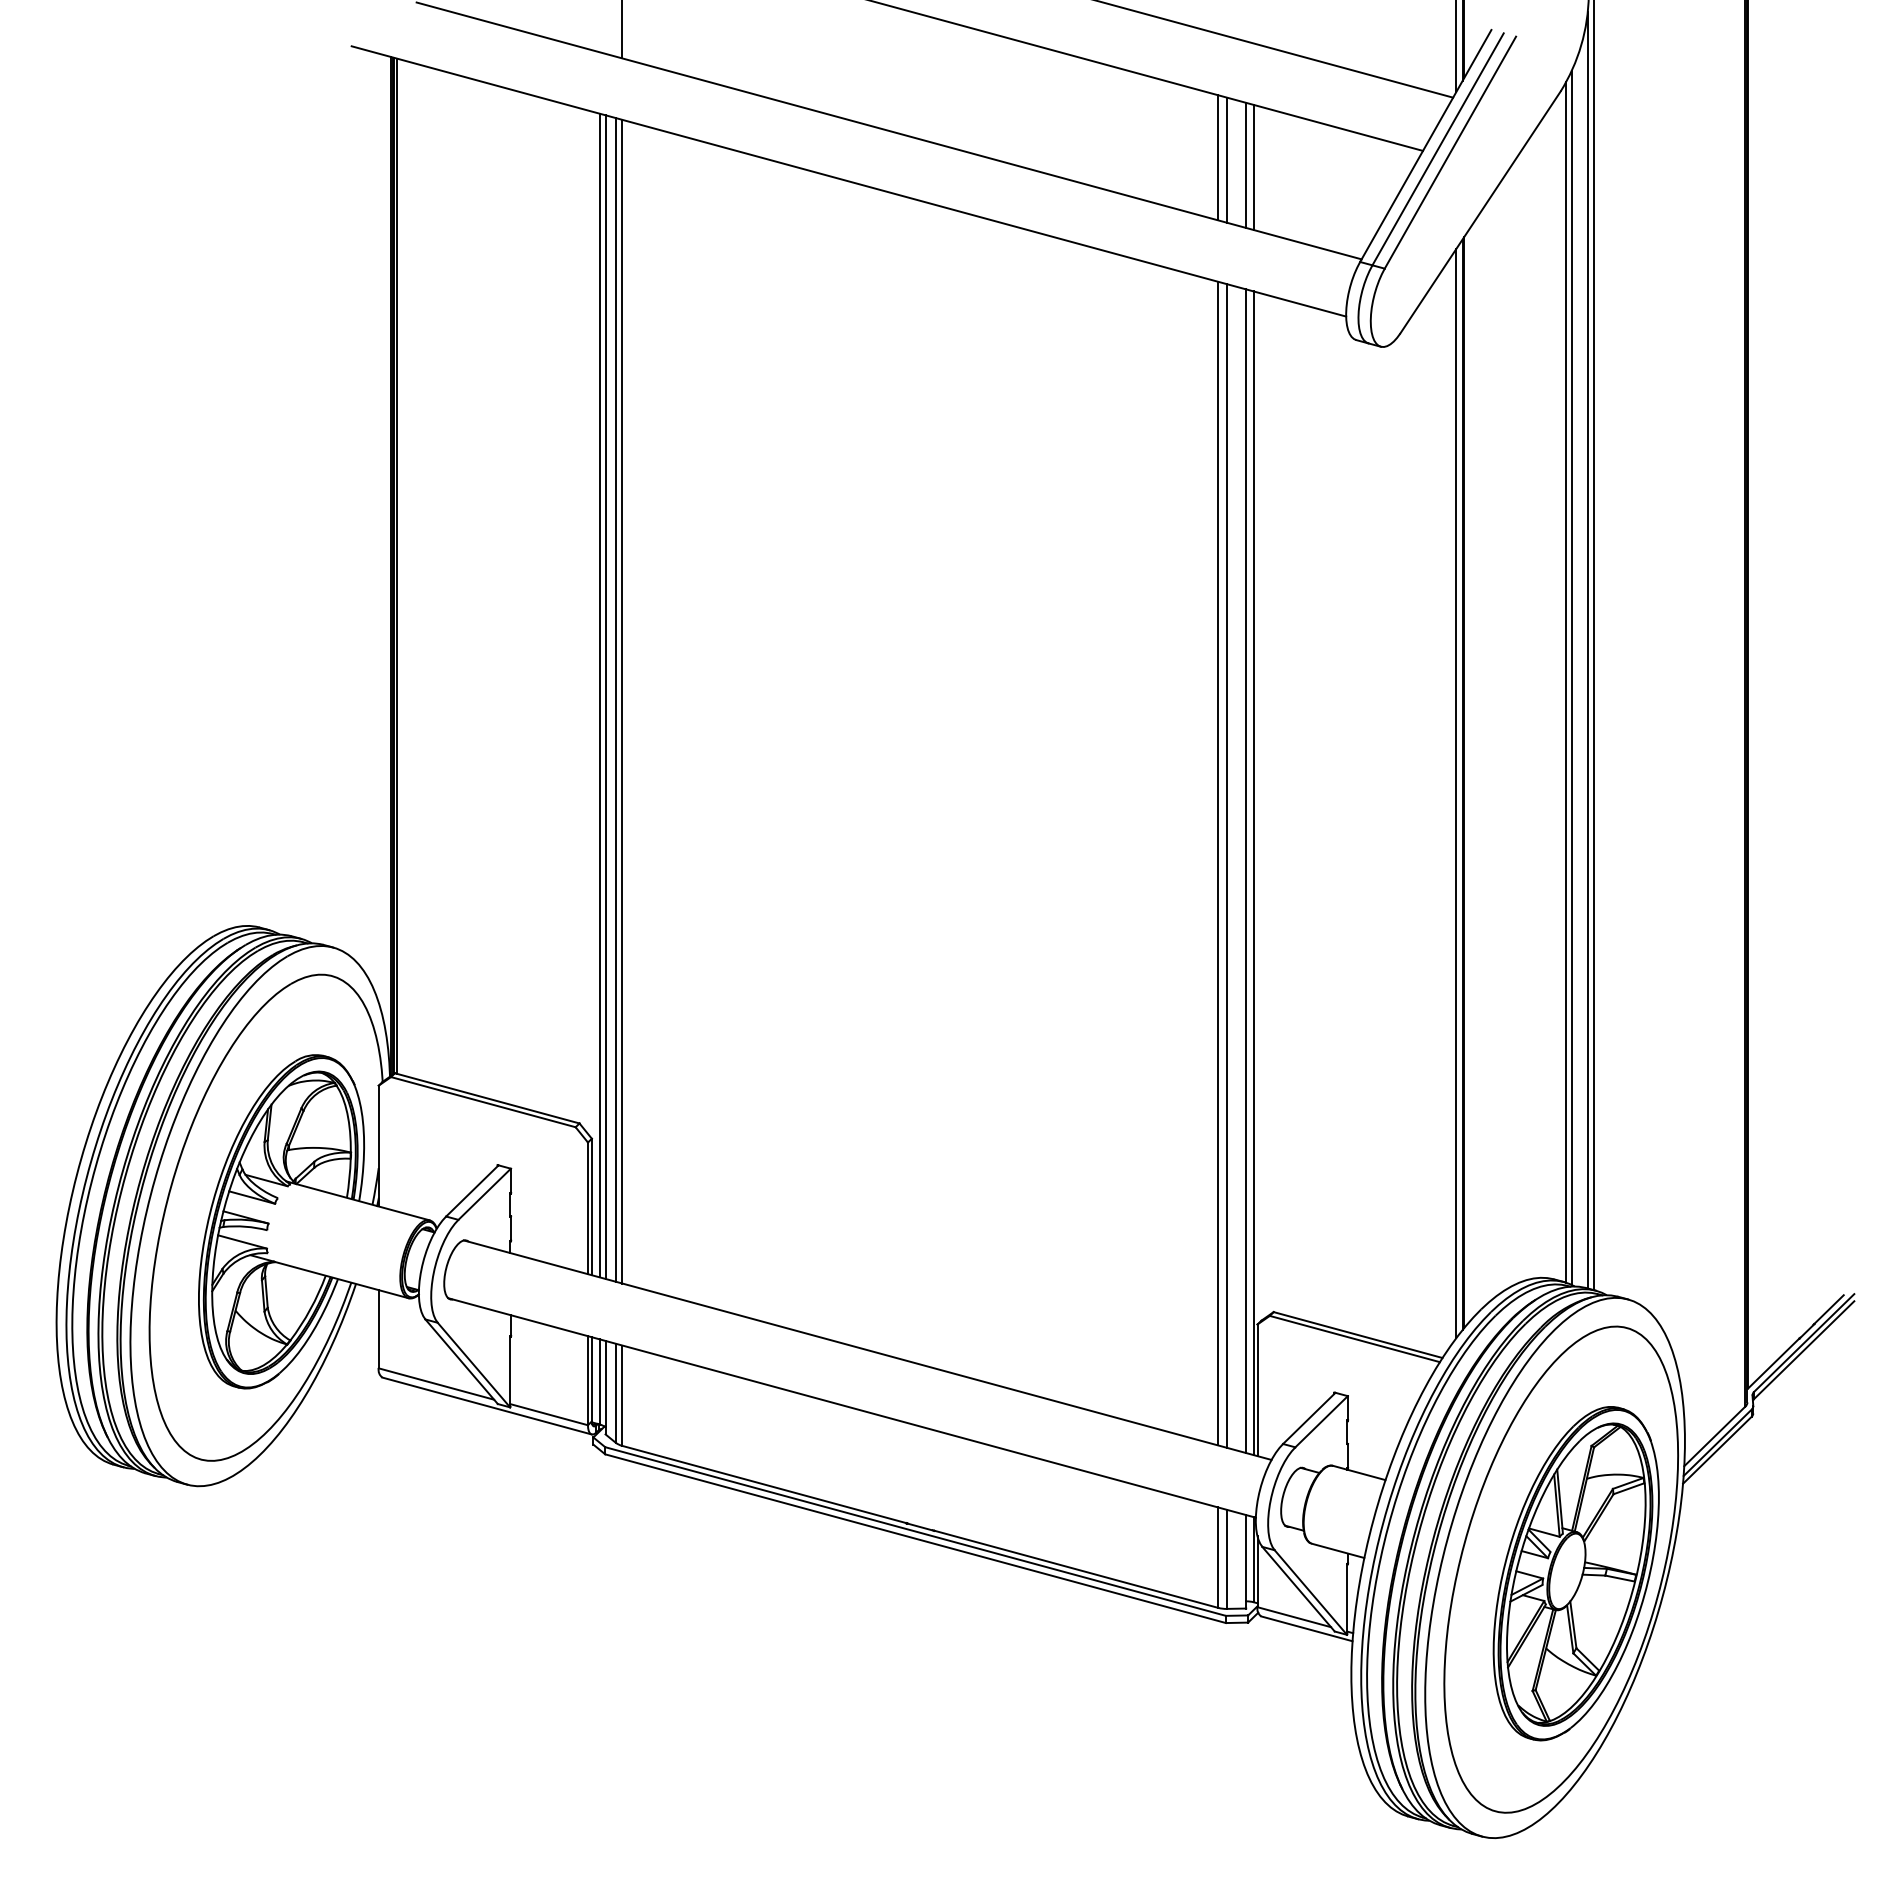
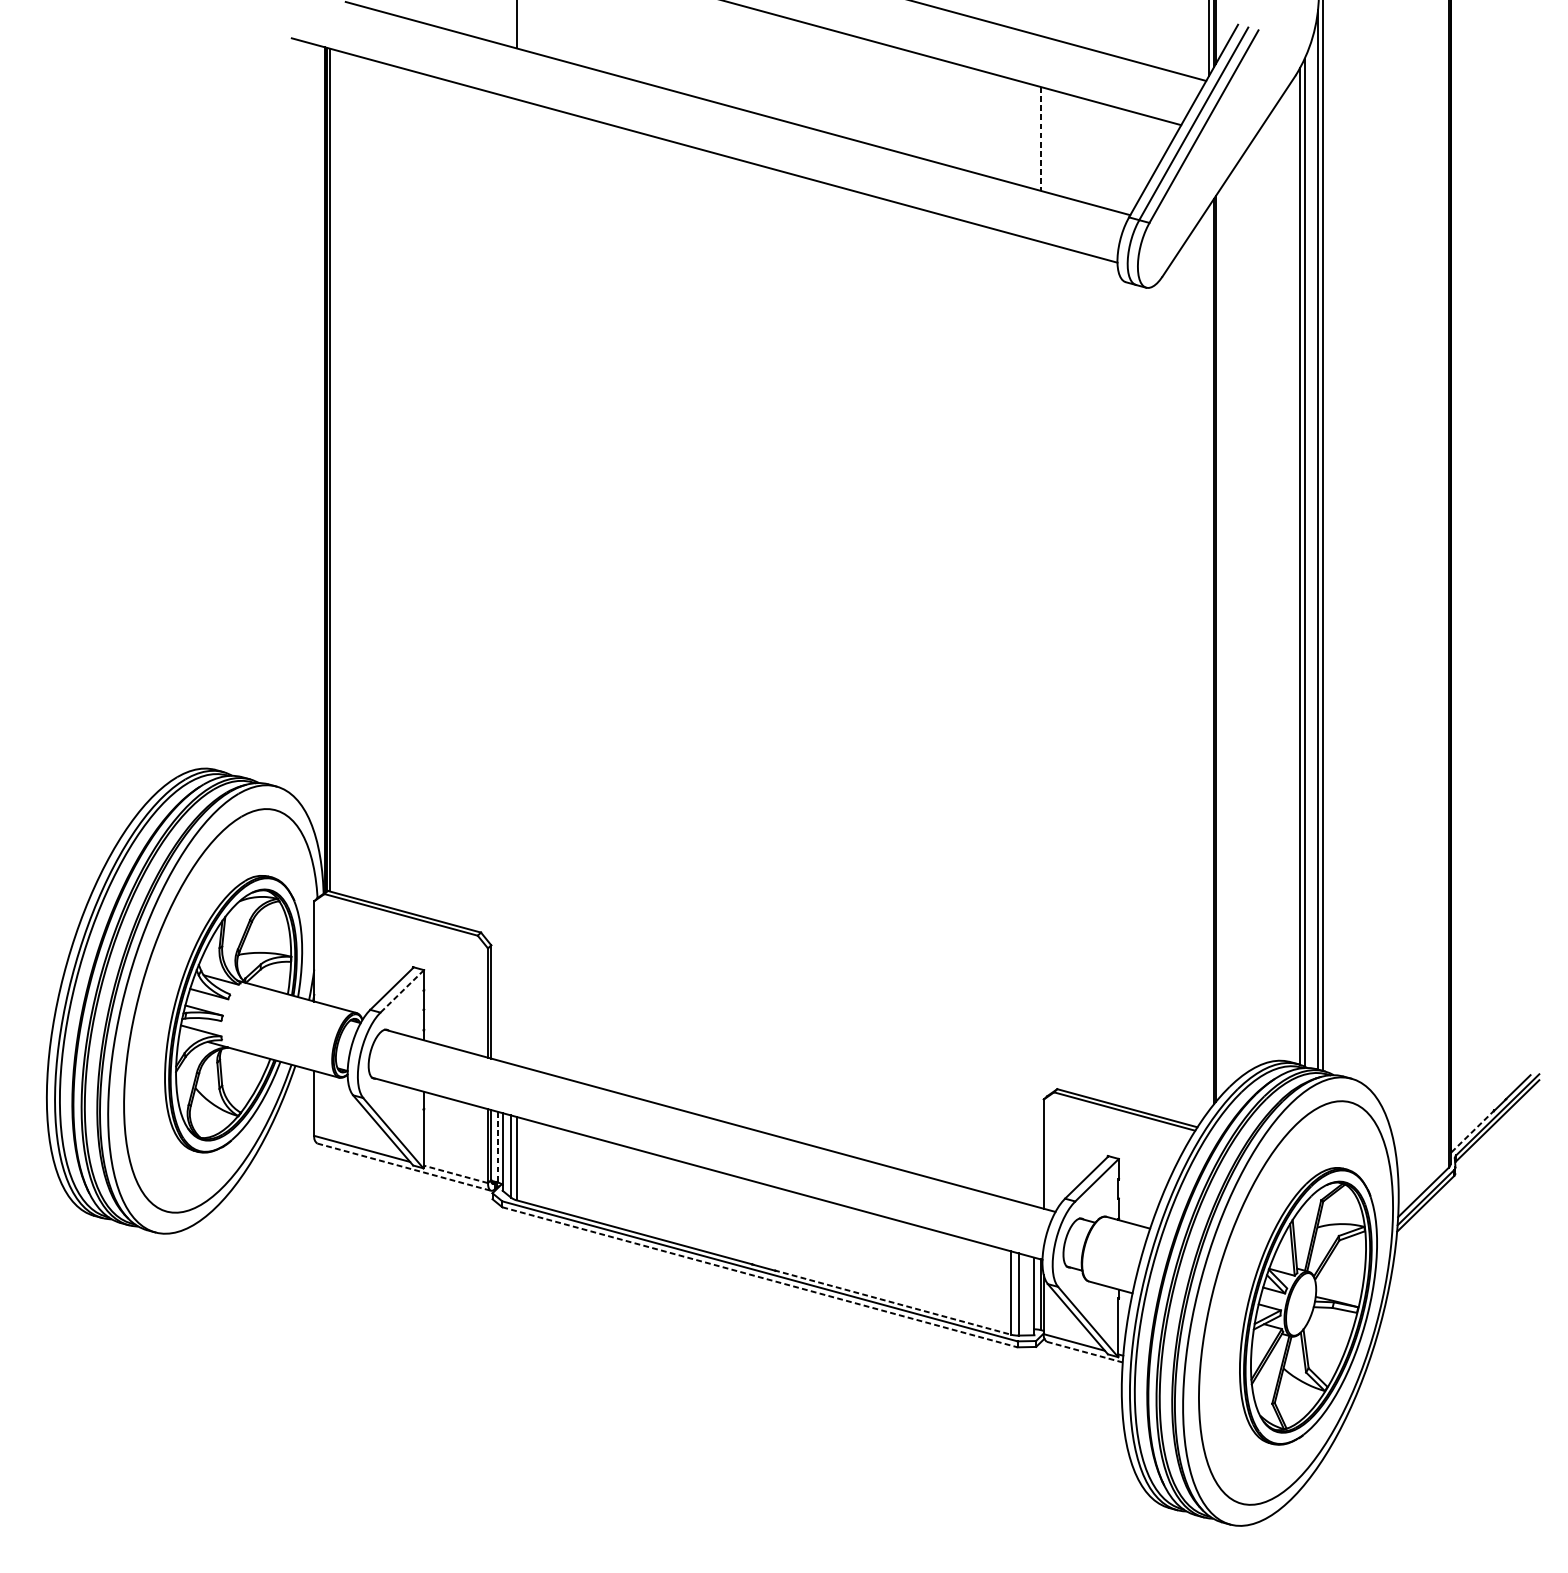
line: (1218, 157) -> (1011, 130), removed
line: (1227, 159) -> (1018, 132), removed
line: (1246, 164) -> (1034, 136), removed
line: (1253, 167) -> (1040, 138), solid -> dashed
line: (599, 695) -> (497, 577), removed
line: (605, 696) -> (502, 578), removed
line: (615, 699) -> (510, 580), removed
line: (622, 701) -> (516, 582), removed
line: (1456, 792) -> (1209, 657), removed
line: (1218, 863) -> (1011, 716), removed
line: (1227, 865) -> (1018, 718), removed
line: (1246, 871) -> (1034, 723), removed
line: (1253, 873) -> (1040, 725), removed
line: (484, 1194) -> (402, 991), solid -> dashed
line: (1774, 1362) -> (1473, 1131), solid -> dashed
line: (599, 1381) -> (497, 1146), solid -> dashed
line: (487, 1406) -> (404, 1167), solid -> dashed
line: (548, 1414) -> (455, 1174), solid -> dashed
line: (915, 1538) -> (759, 1277), solid -> dashed
line: (1075, 1569) -> (892, 1302), solid -> dashed
line: (1307, 1628) -> (1085, 1351), solid -> dashed

